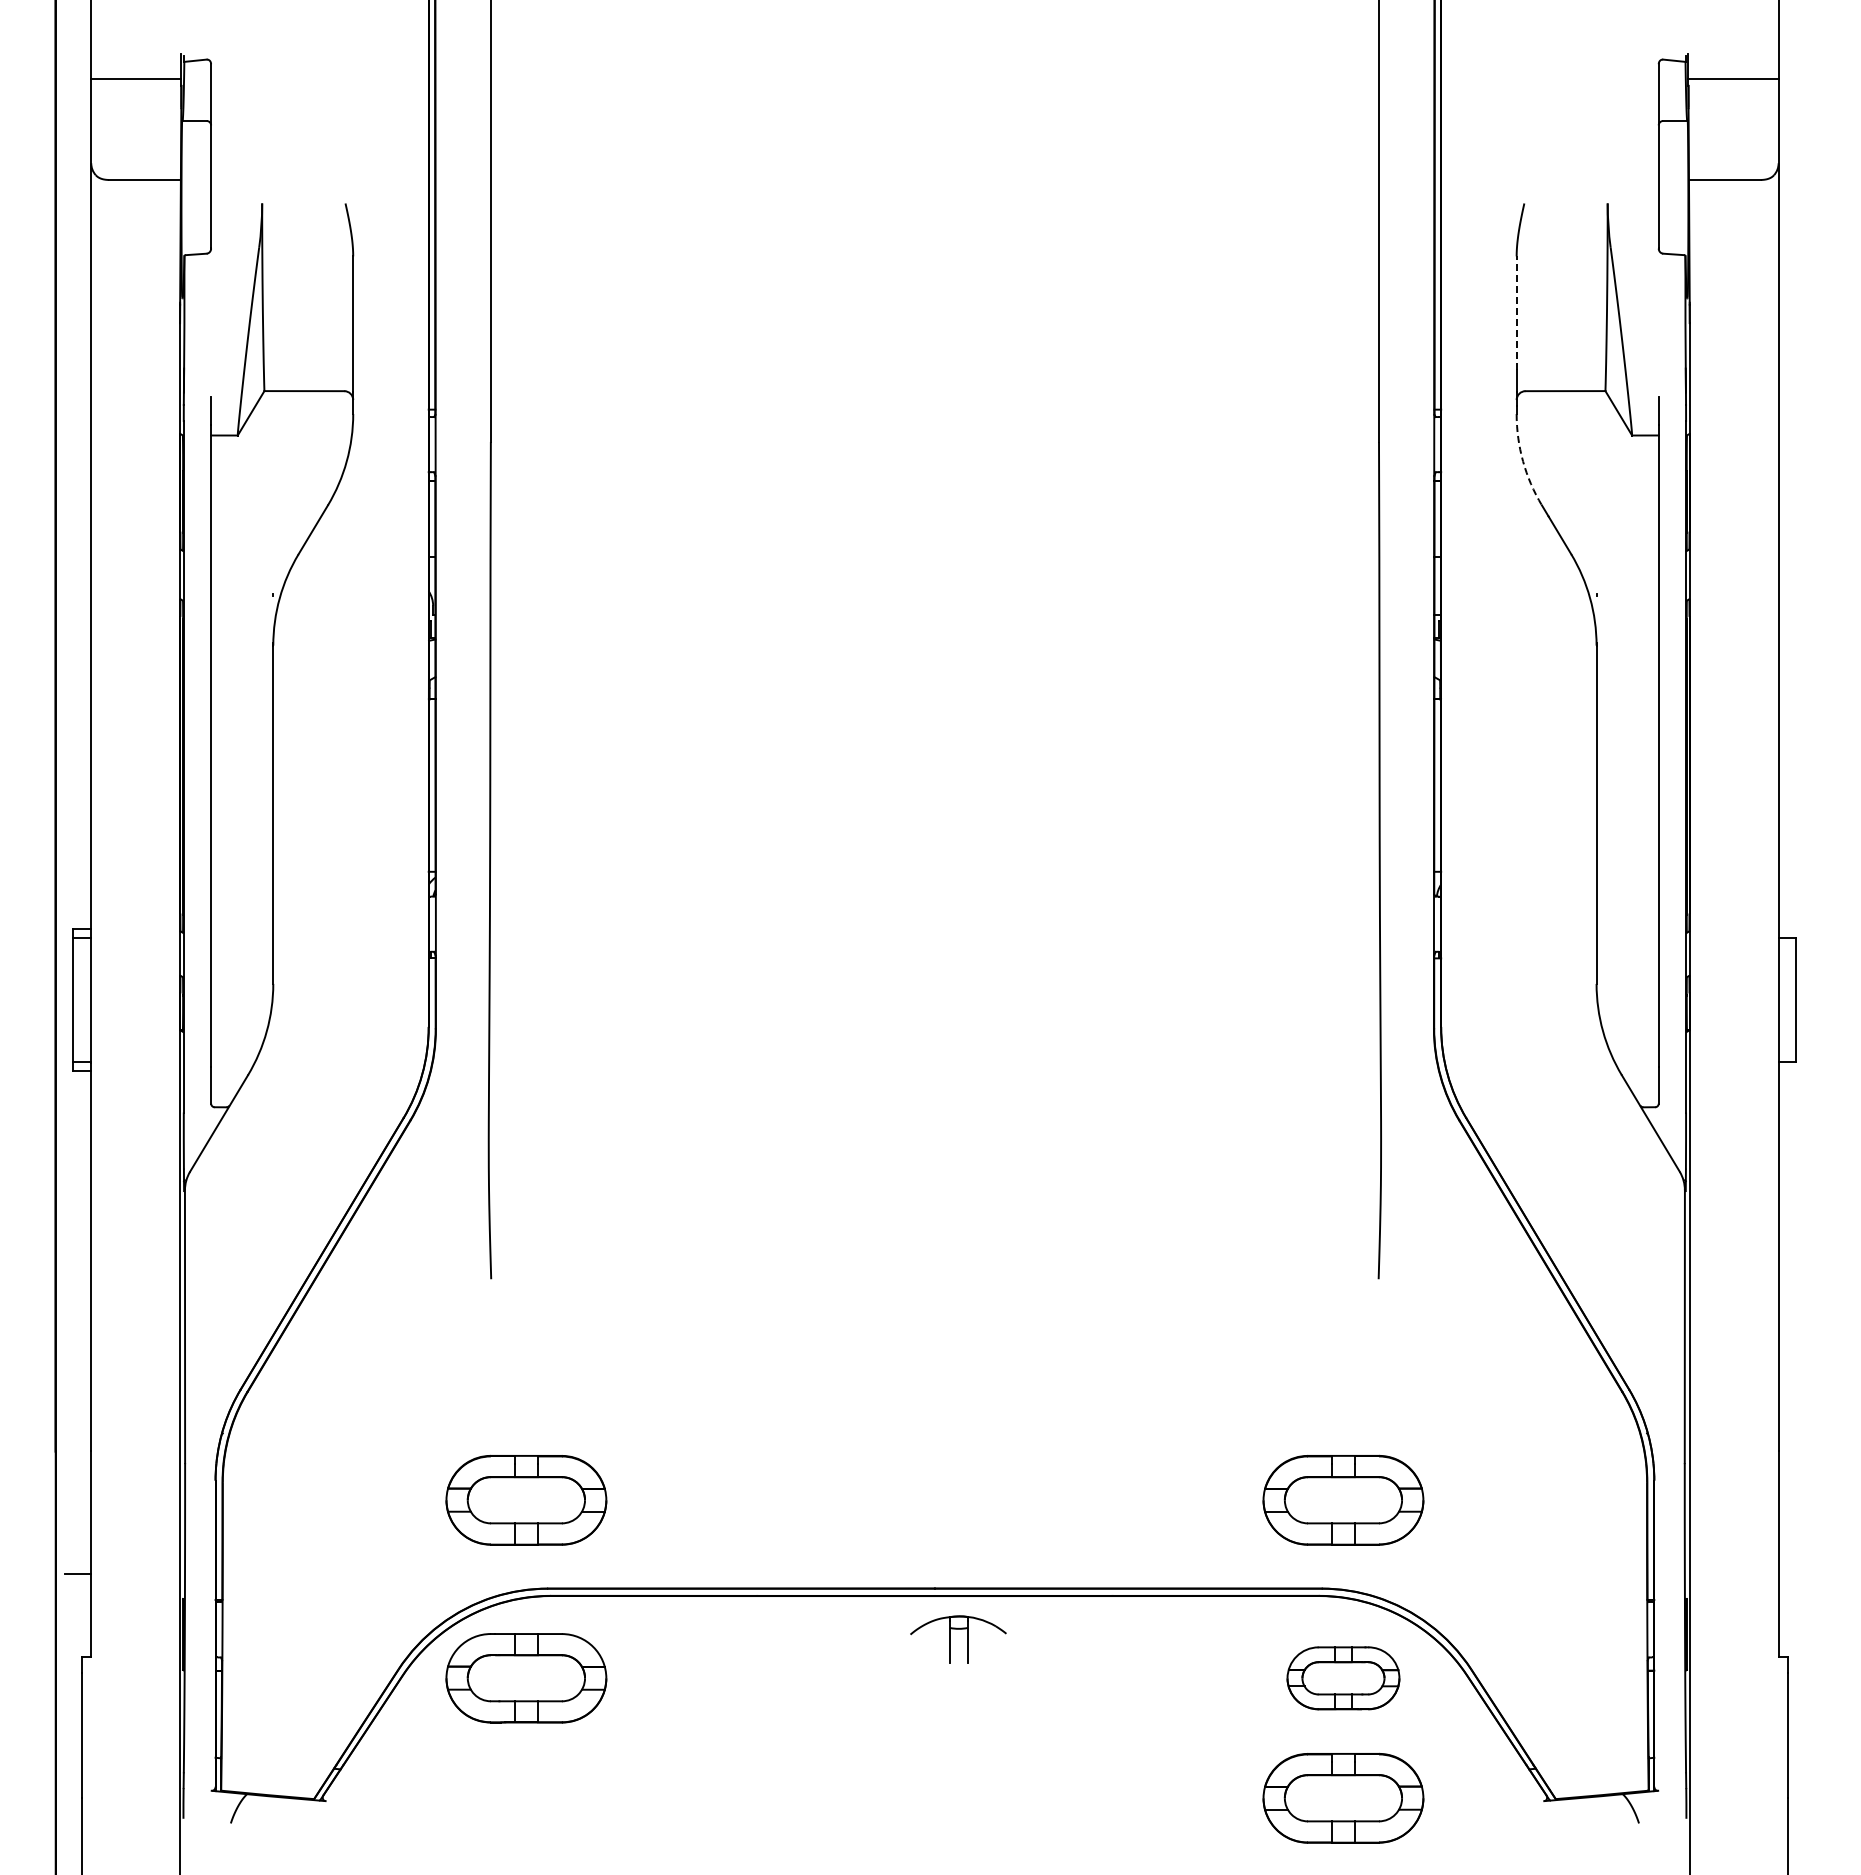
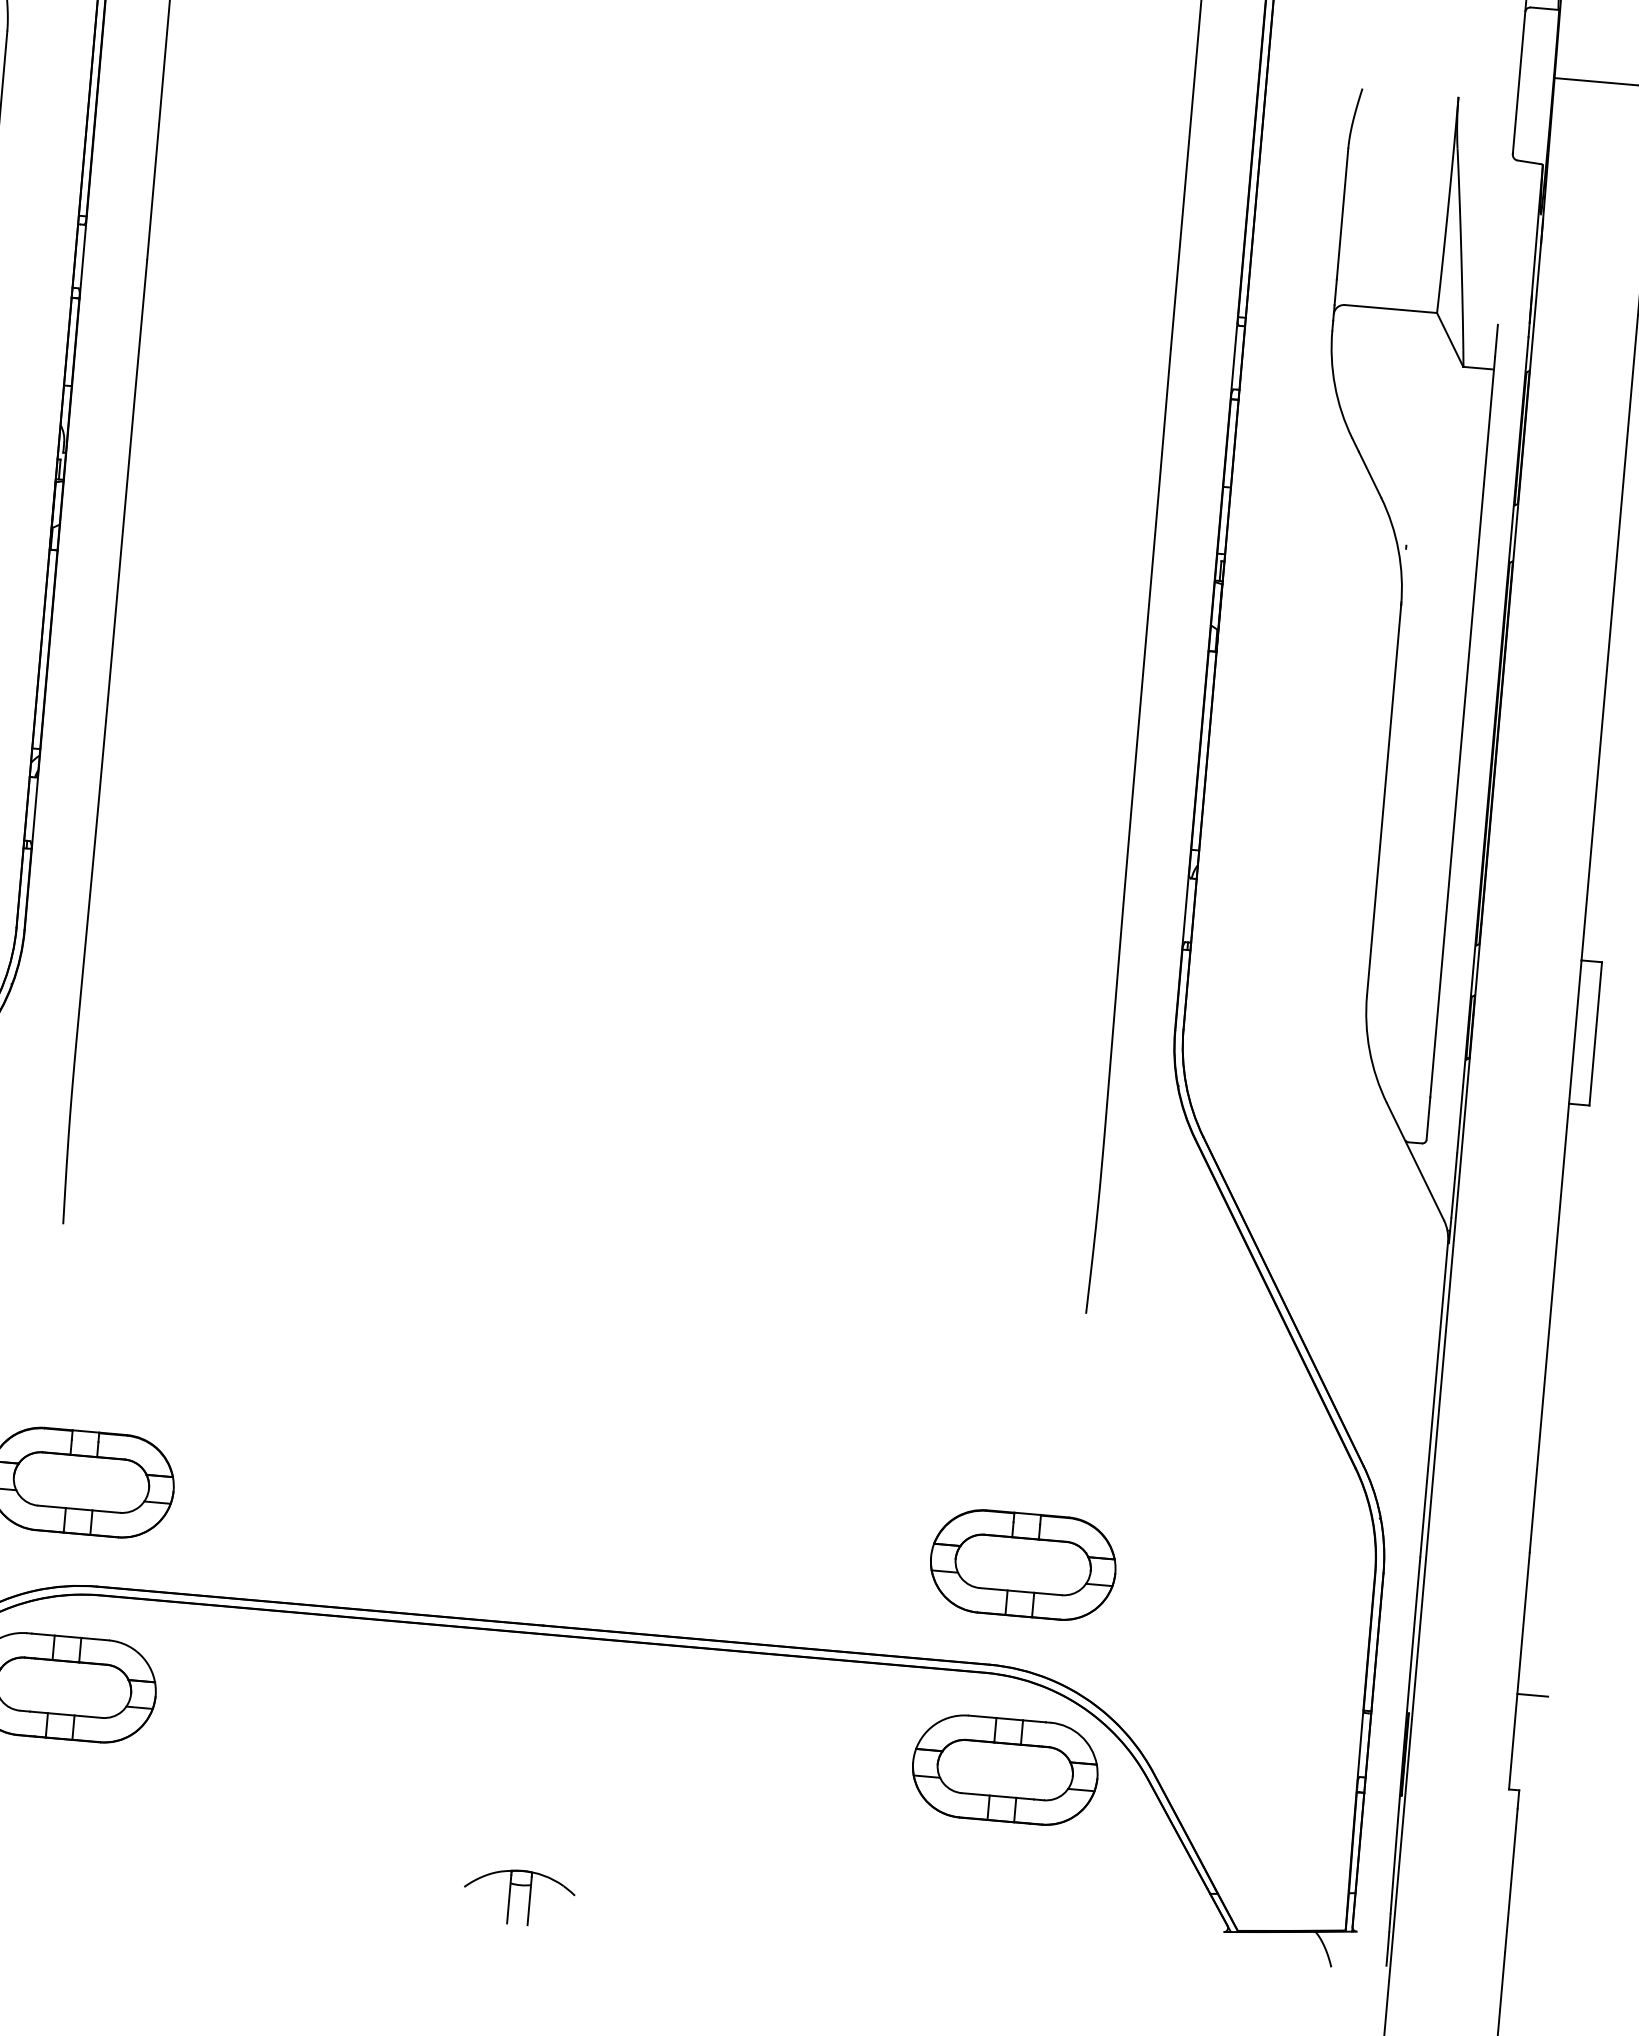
line: (1516, 313) -> (1342, 214), dashed -> solid
arc: (1523, 461) -> (1335, 385), dashed -> solid
line: (1791, 1574) -> (1532, 1695), added
part: (950, 1639) -> (509, 1896), moved
part: (1343, 1678) -> (1005, 1770), size x1.43
part: (1343, 1797) -> (993, 1907), removed

